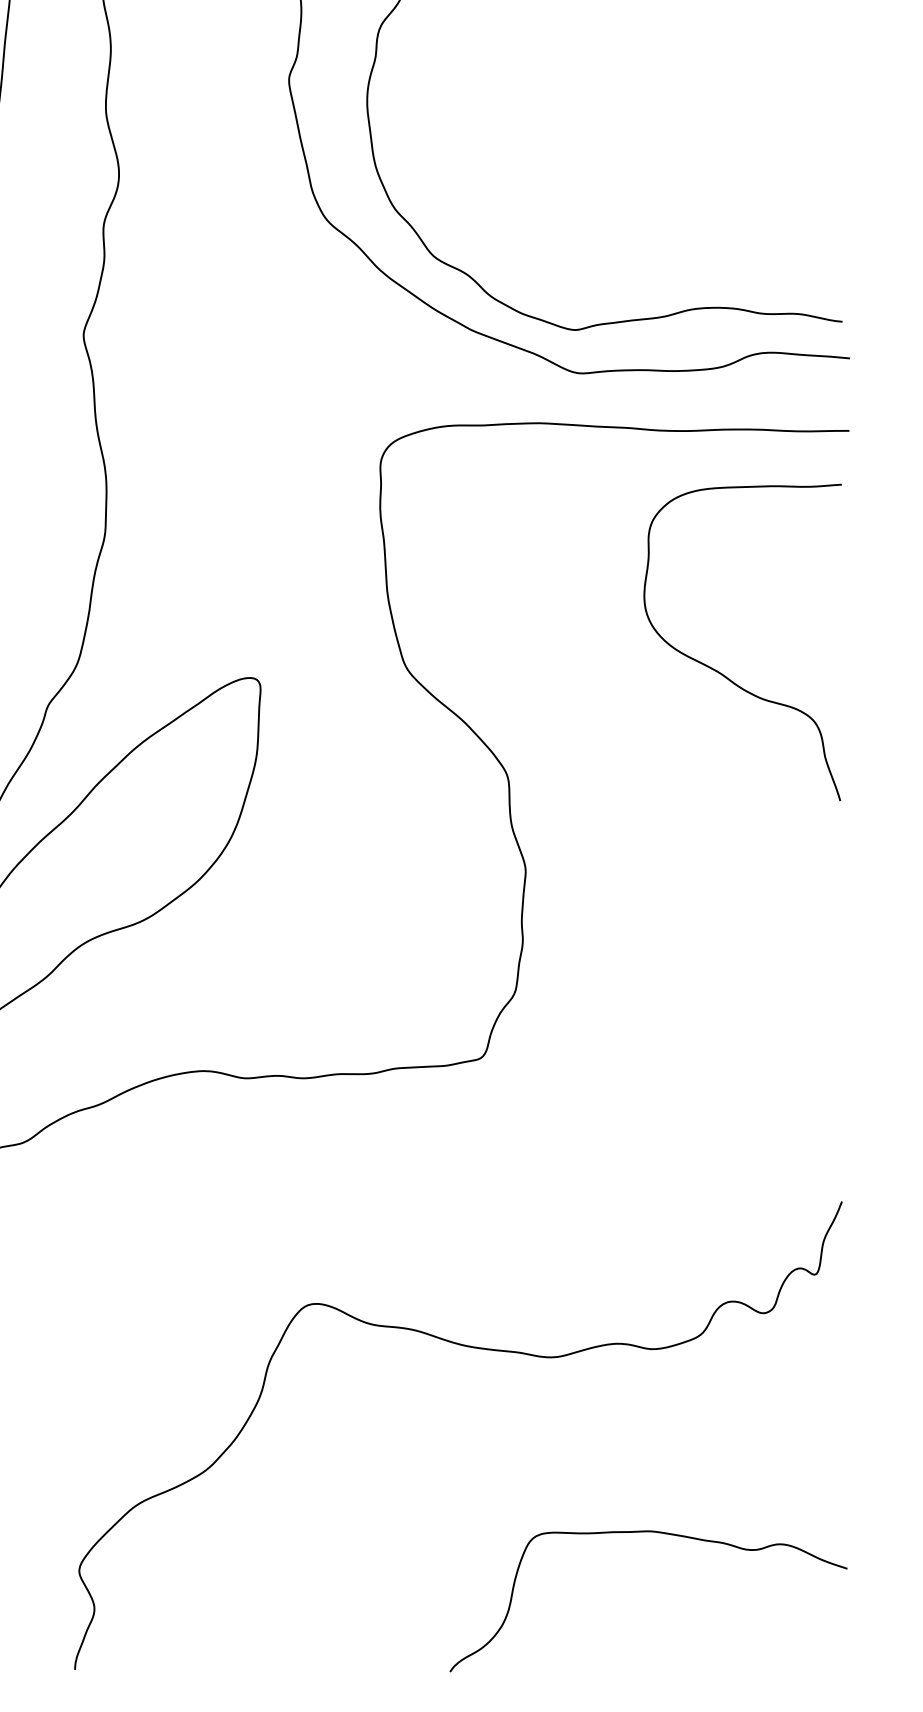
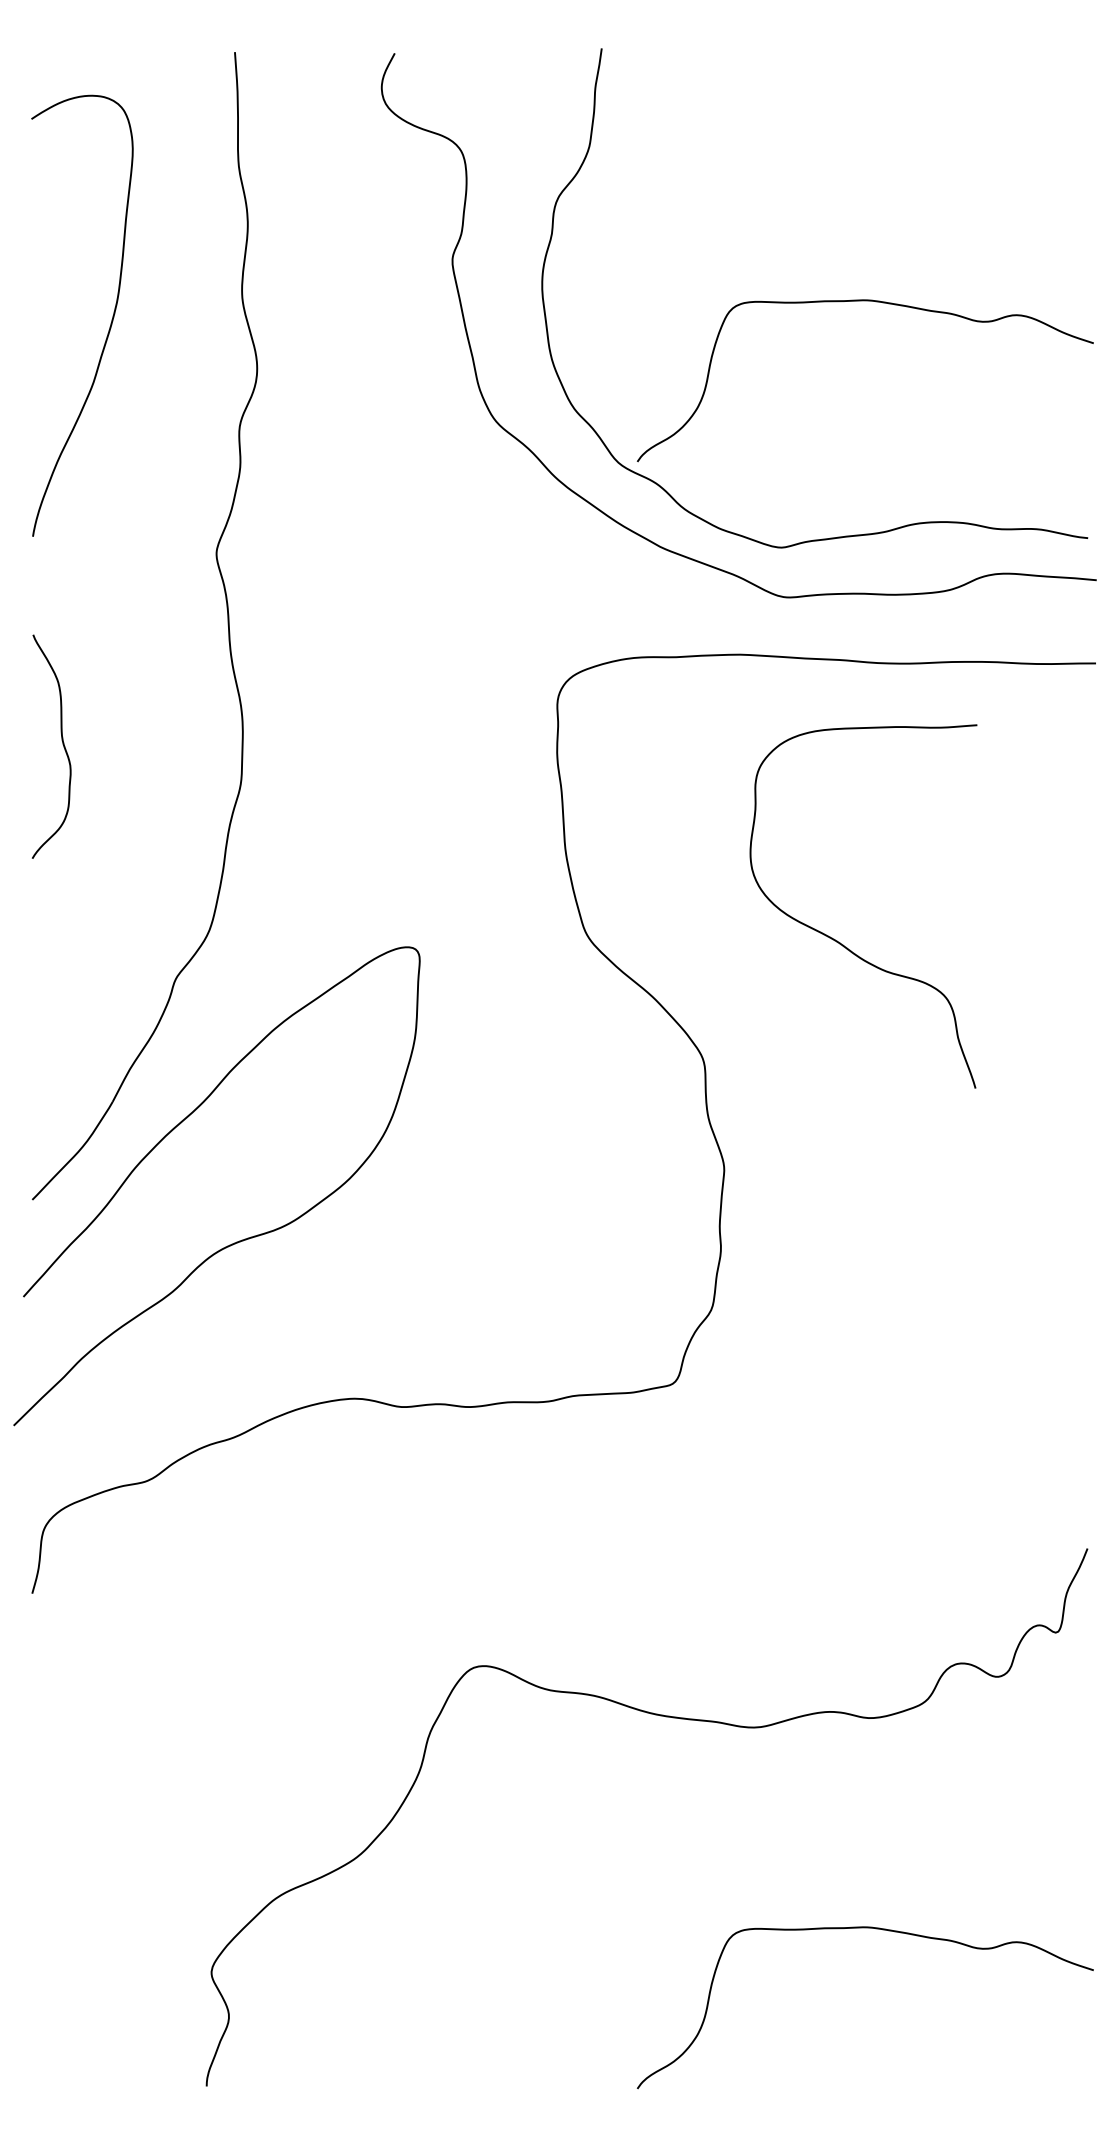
curve: (658, 116) -> (876, 302), added
curve: (722, 673) -> (840, 942), moved

